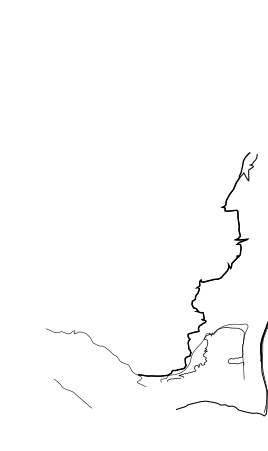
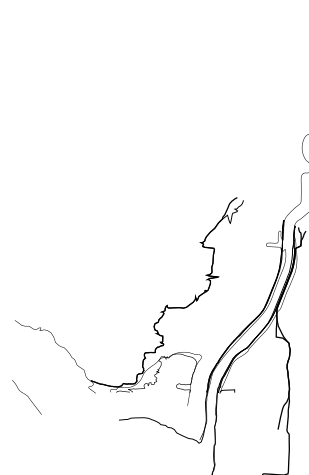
curve: (73, 392) -> (27, 396), moved

